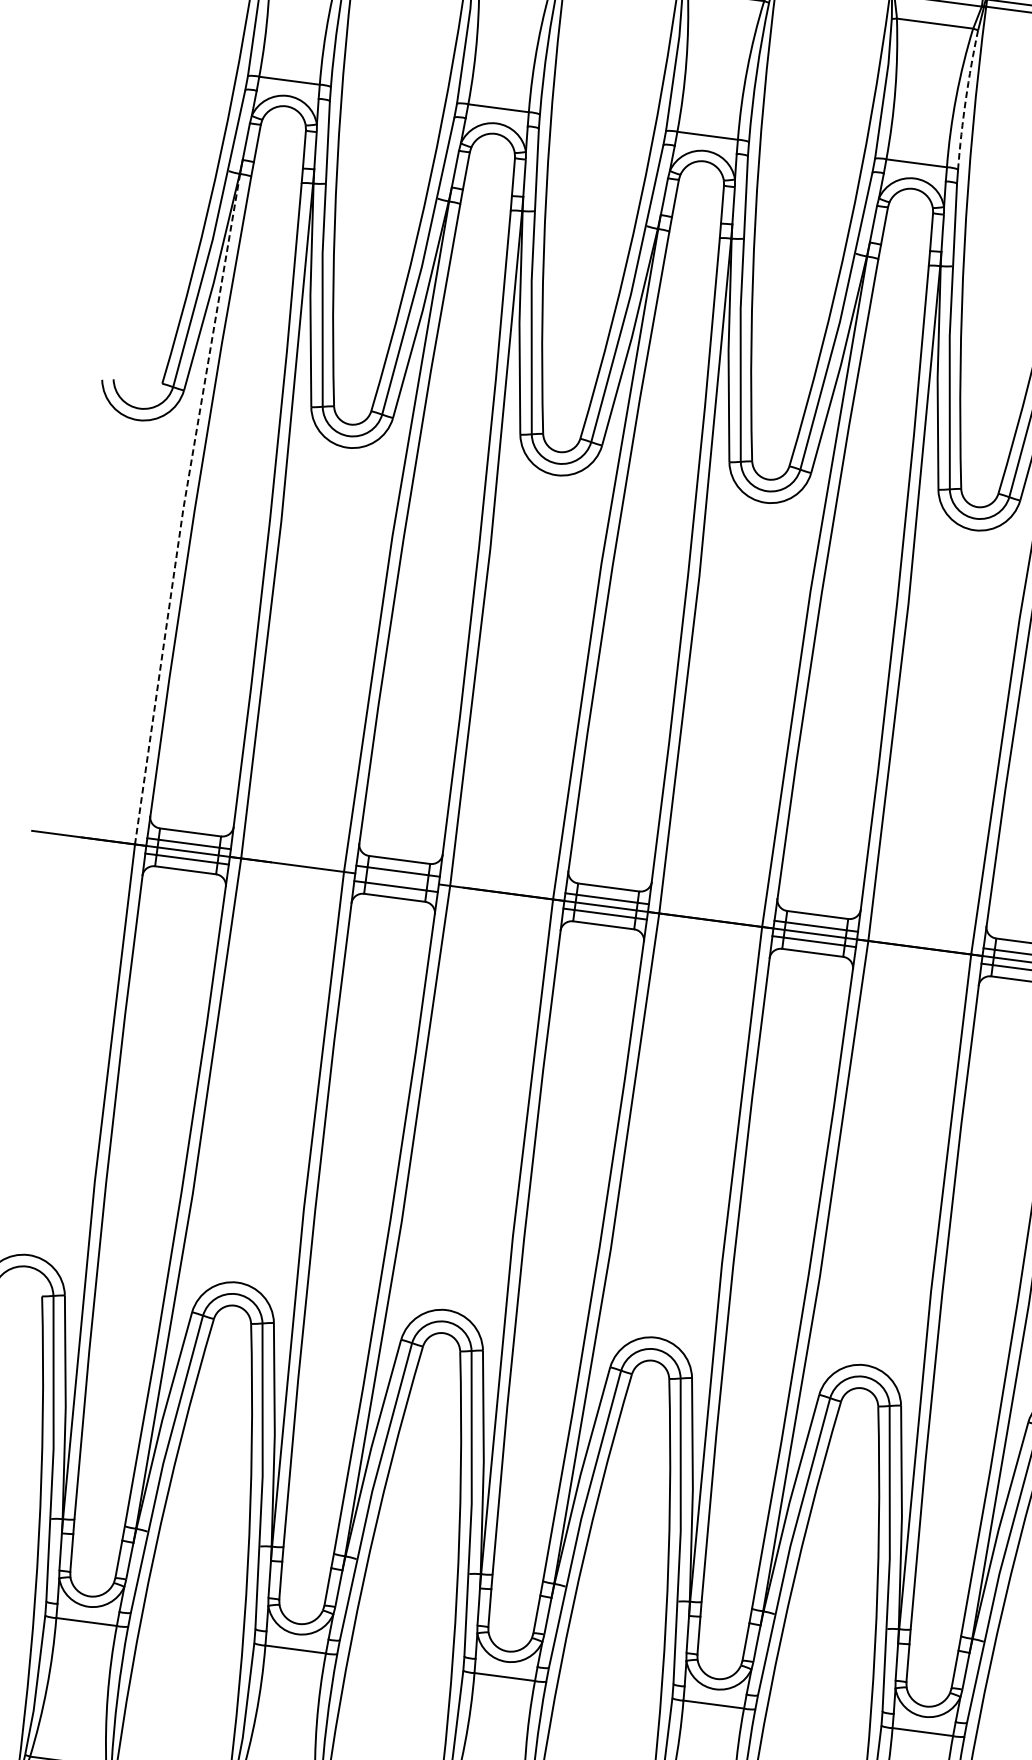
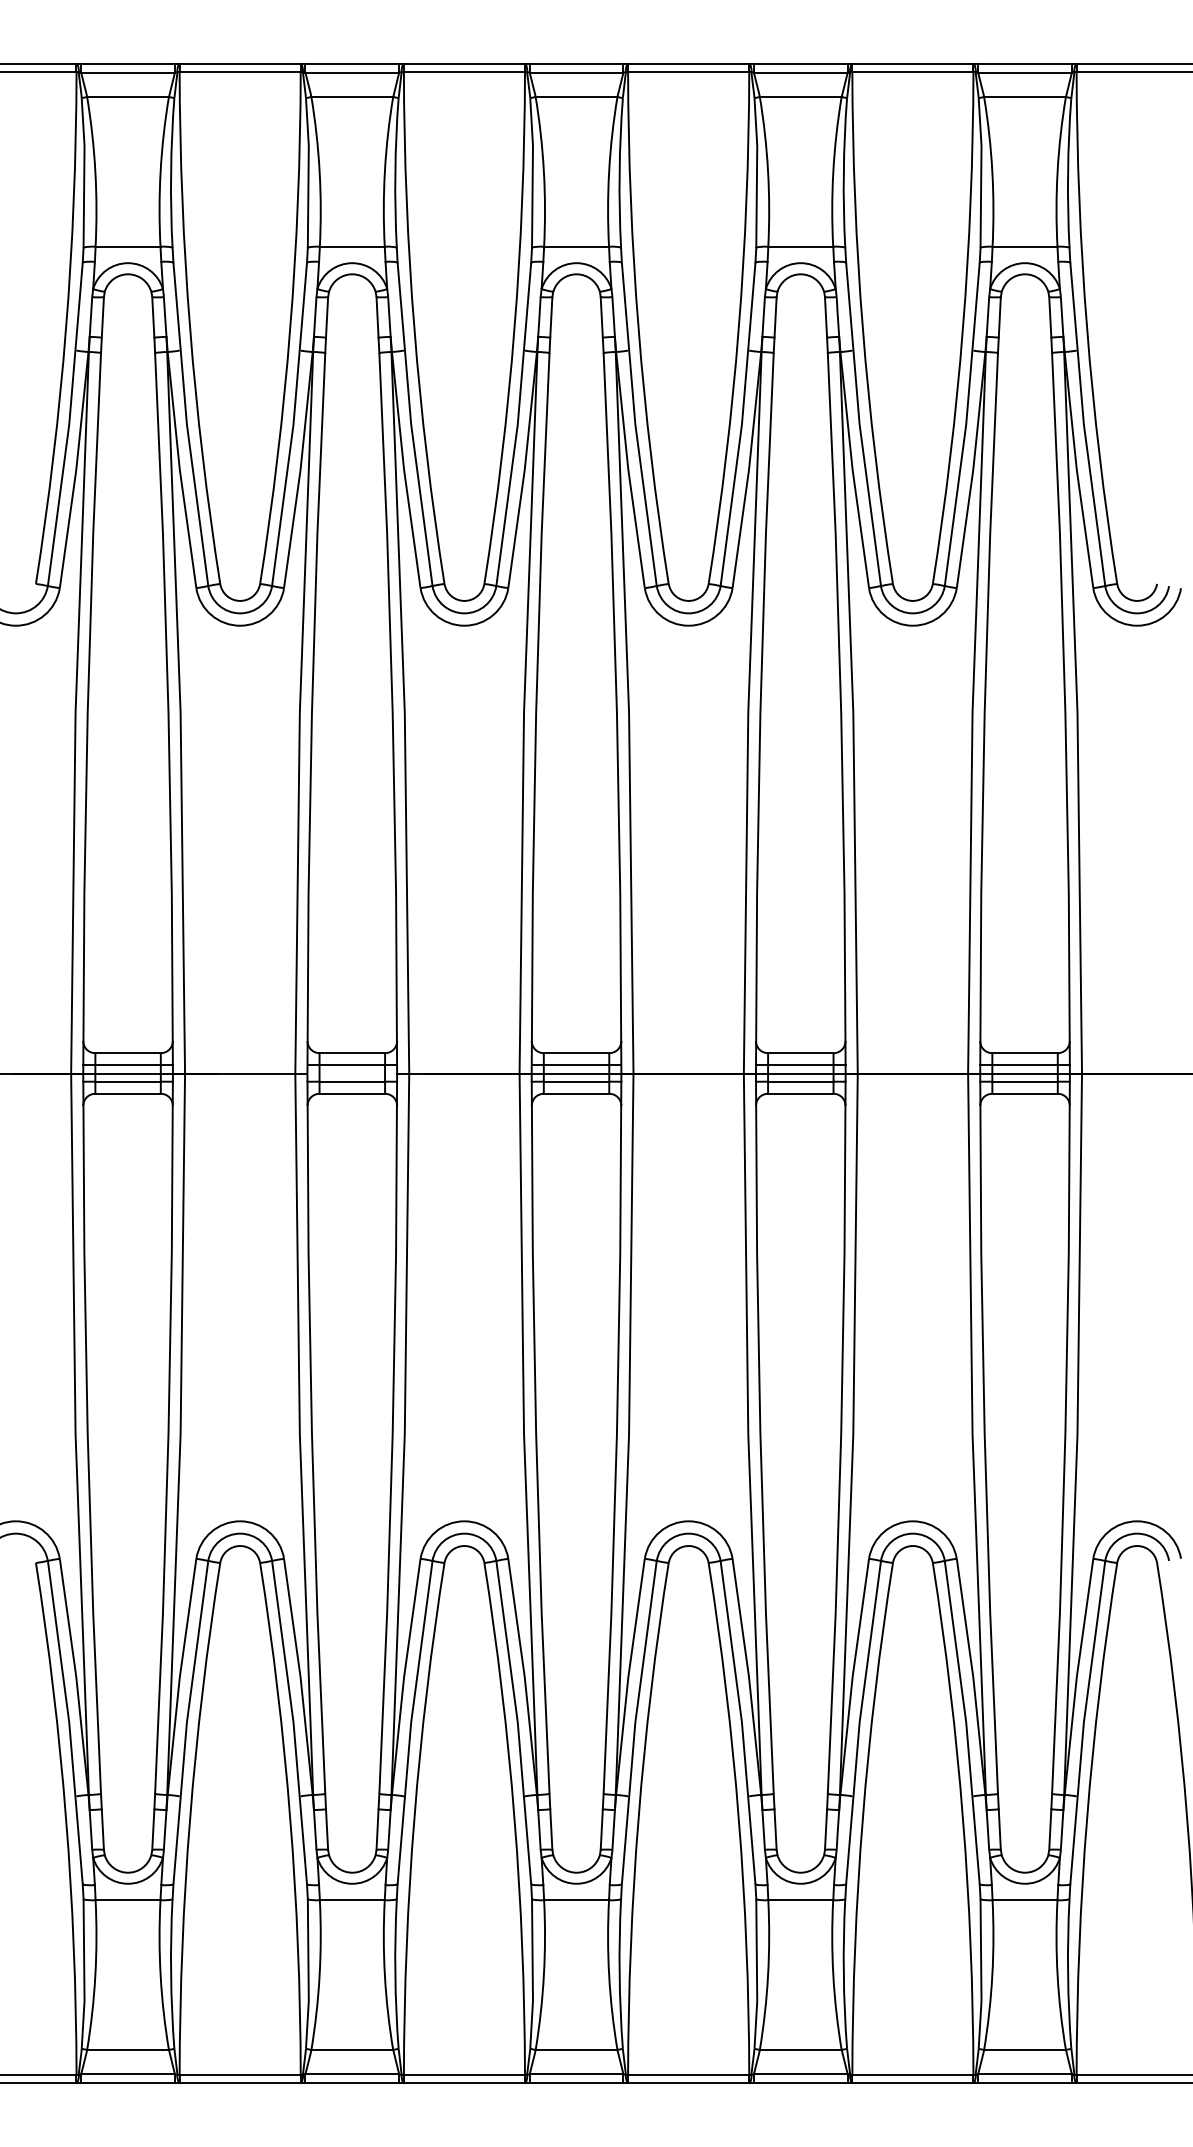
arc: (965, 99) -> (843, 172), dashed -> solid
line: (183, 508) -> (75, 712), dashed -> solid

